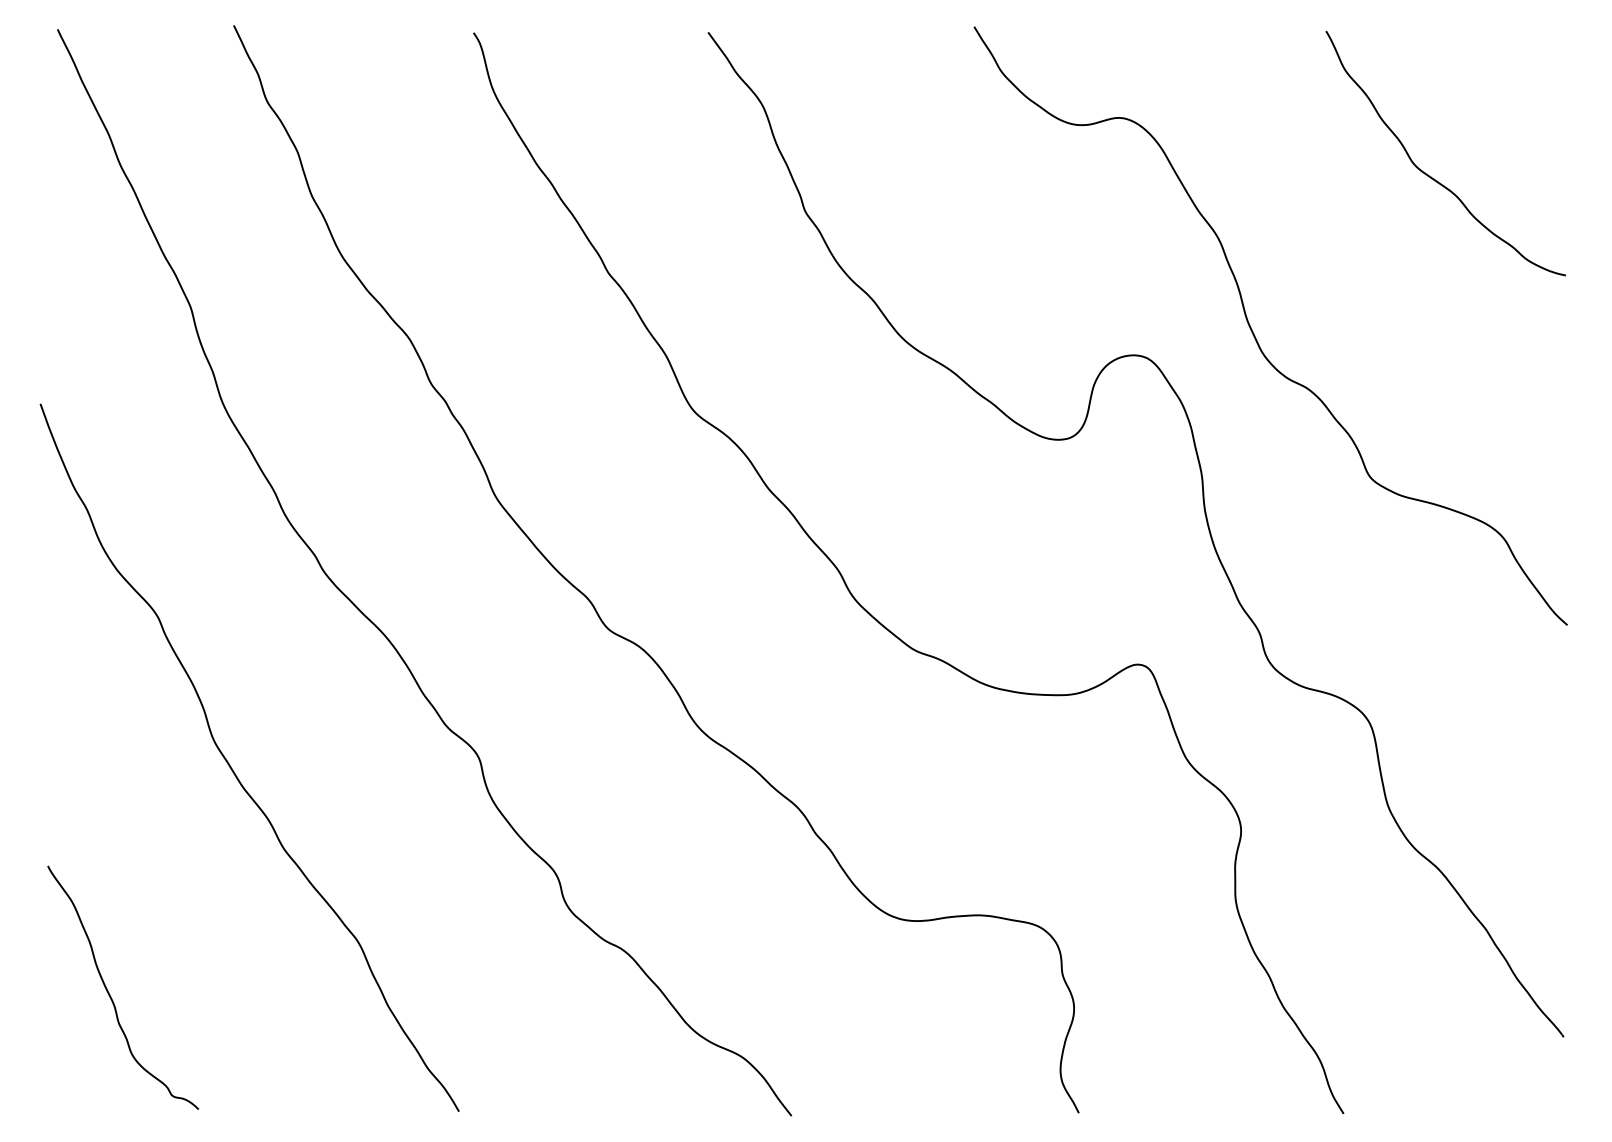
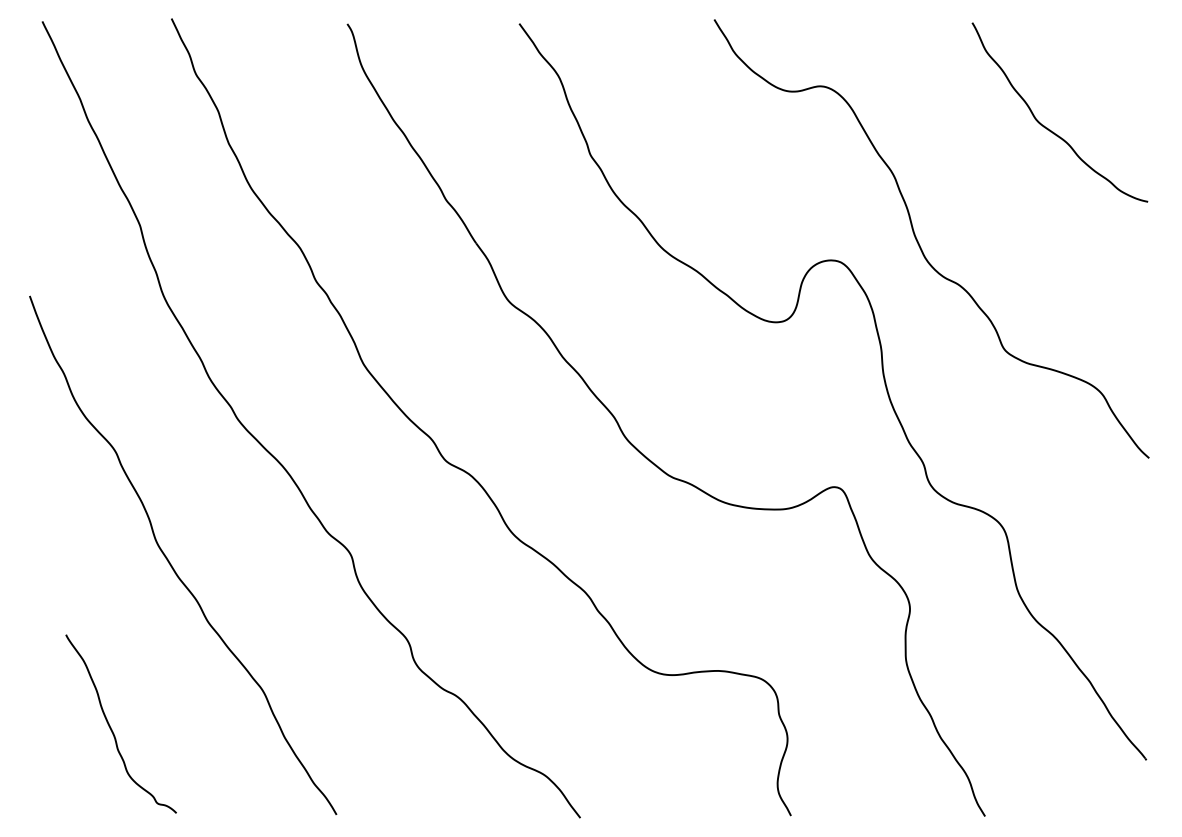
curve: (110, 994) -> (111, 728), moved

